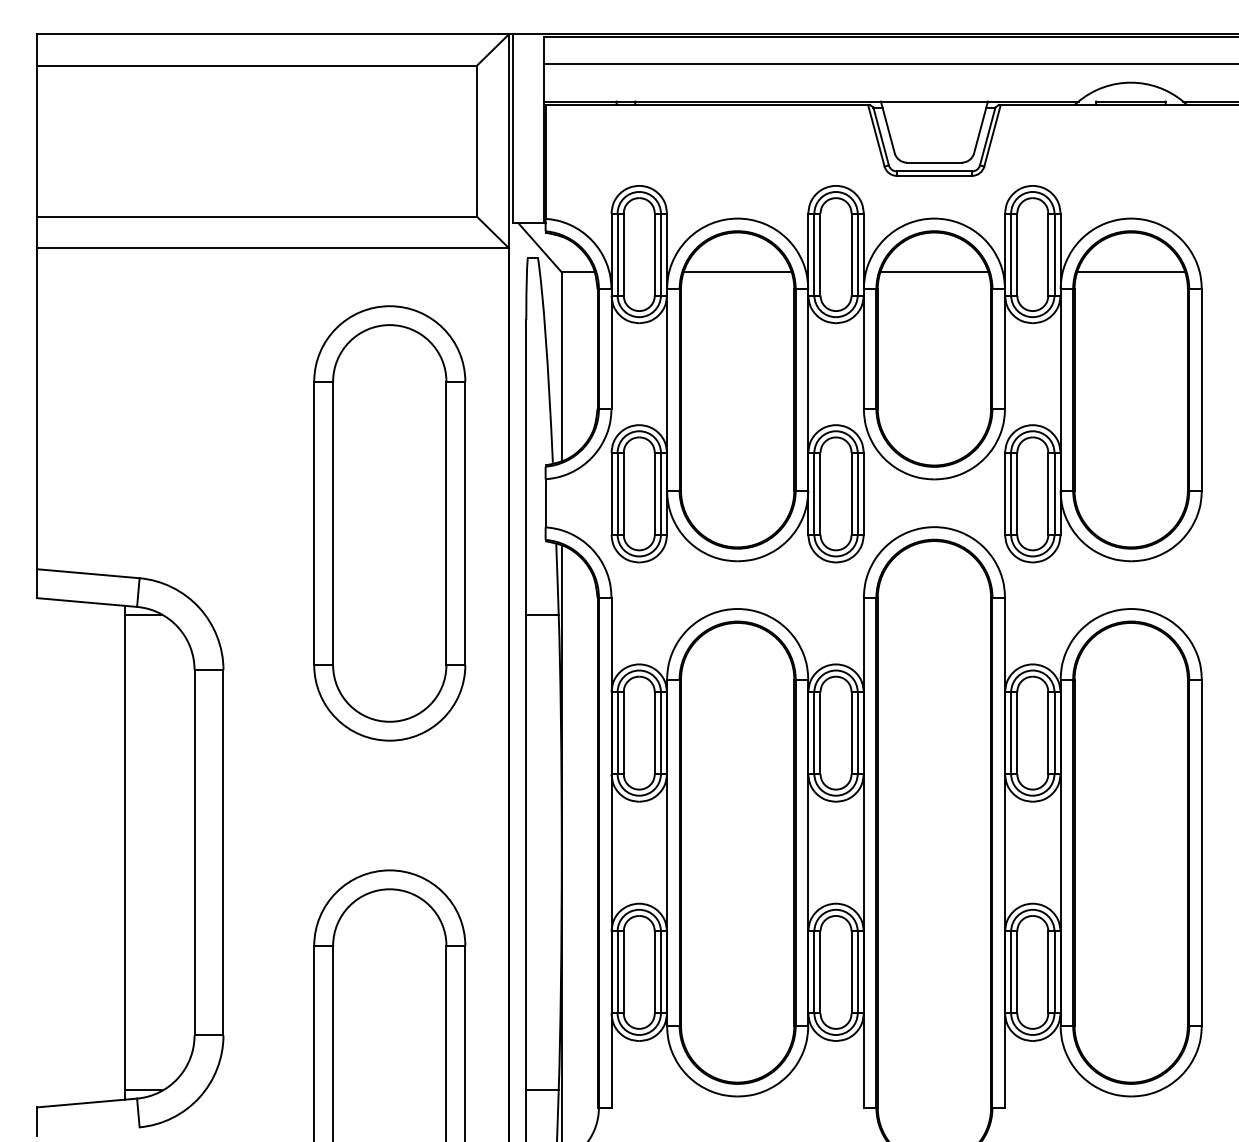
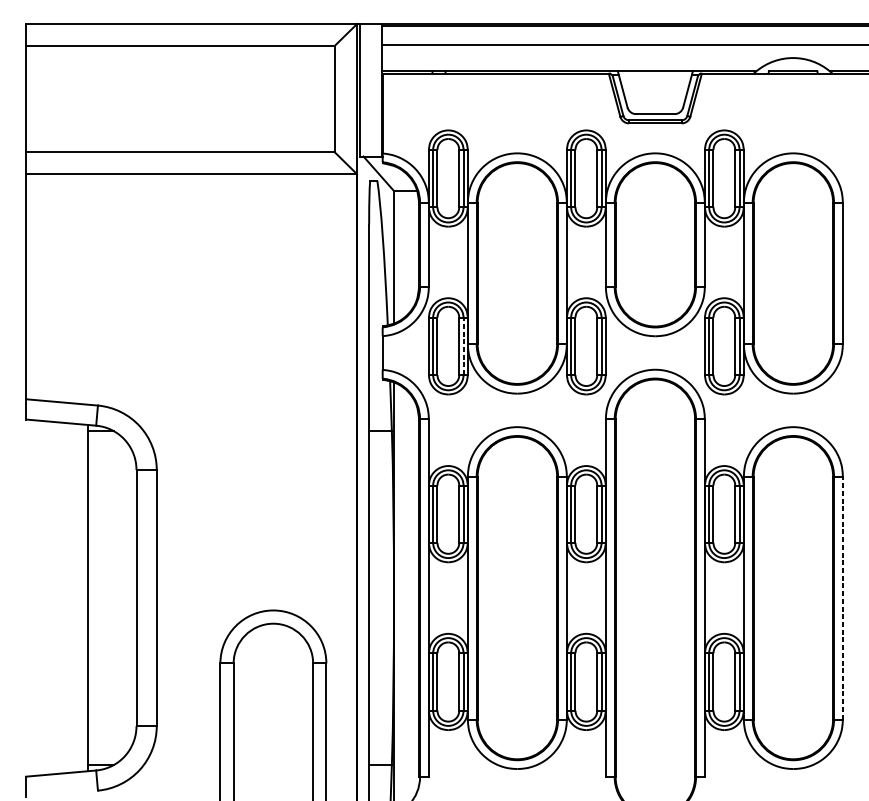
line: (737, 272) -> (517, 191), removed
line: (934, 272) -> (655, 191), removed
line: (1131, 272) -> (793, 191), removed
line: (660, 493) -> (463, 346), solid -> dashed
part: (389, 523) -> (273, 367), removed
line: (1201, 852) -> (842, 597), solid -> dashed

